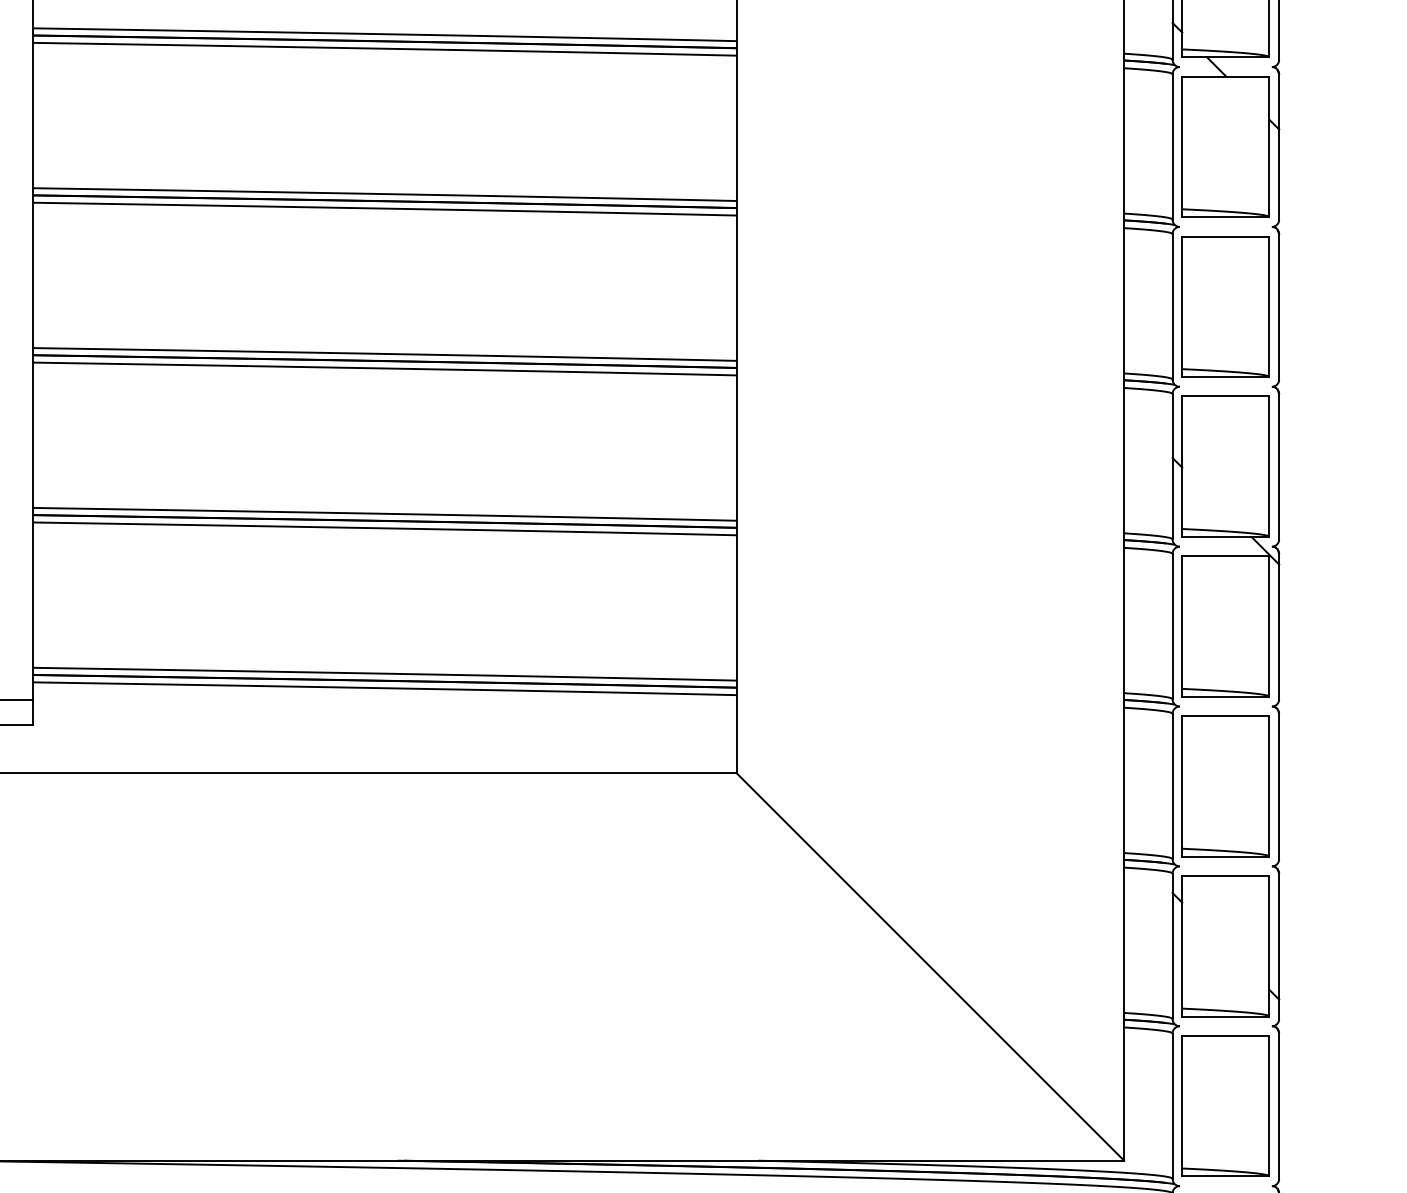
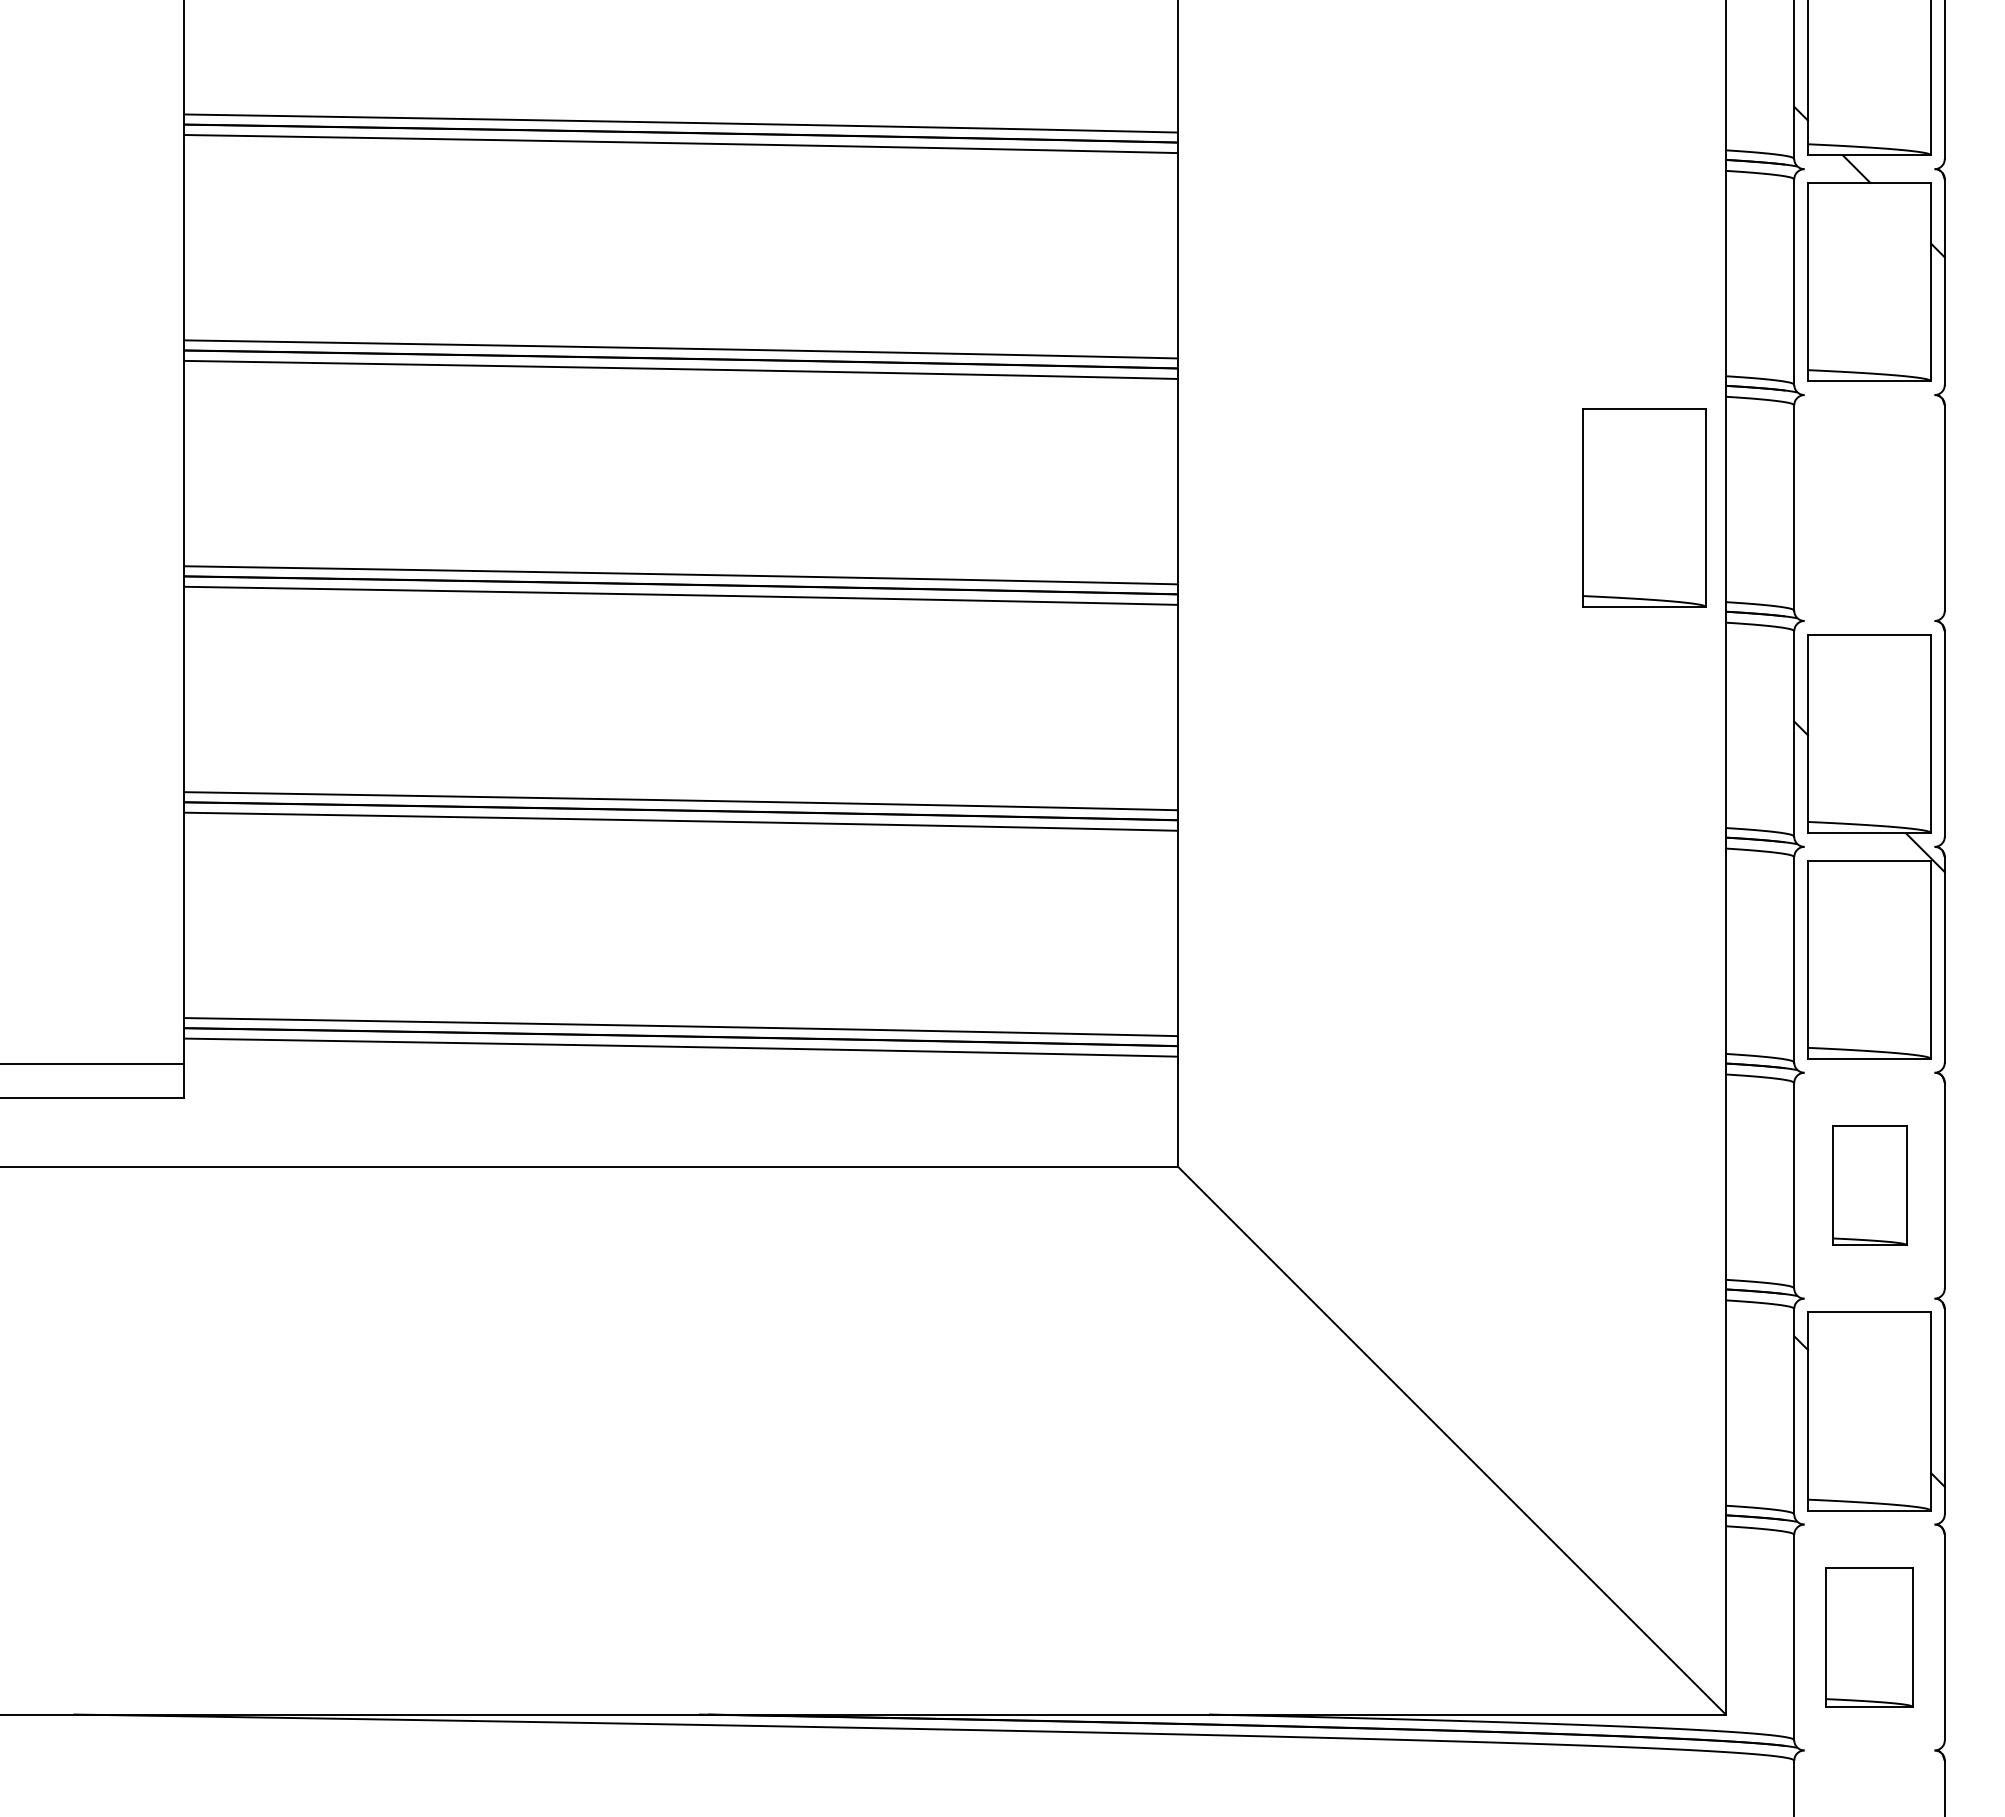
part: (1225, 306) -> (1644, 507), moved
part: (1225, 786) -> (1869, 1185), size x0.6
part: (1225, 1106) -> (1869, 1637), size x0.7

